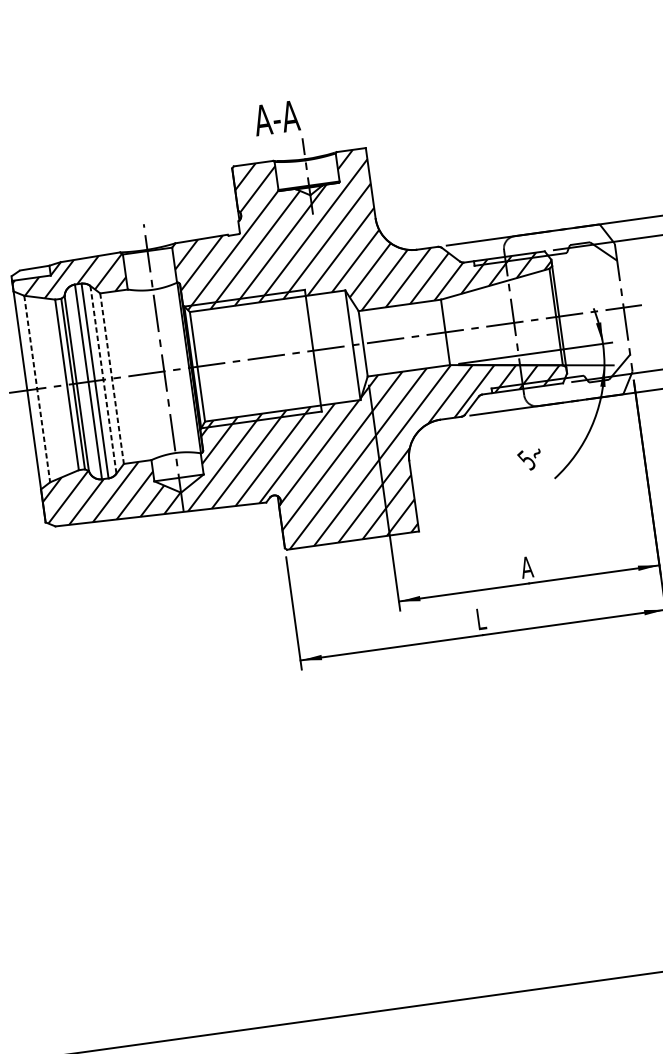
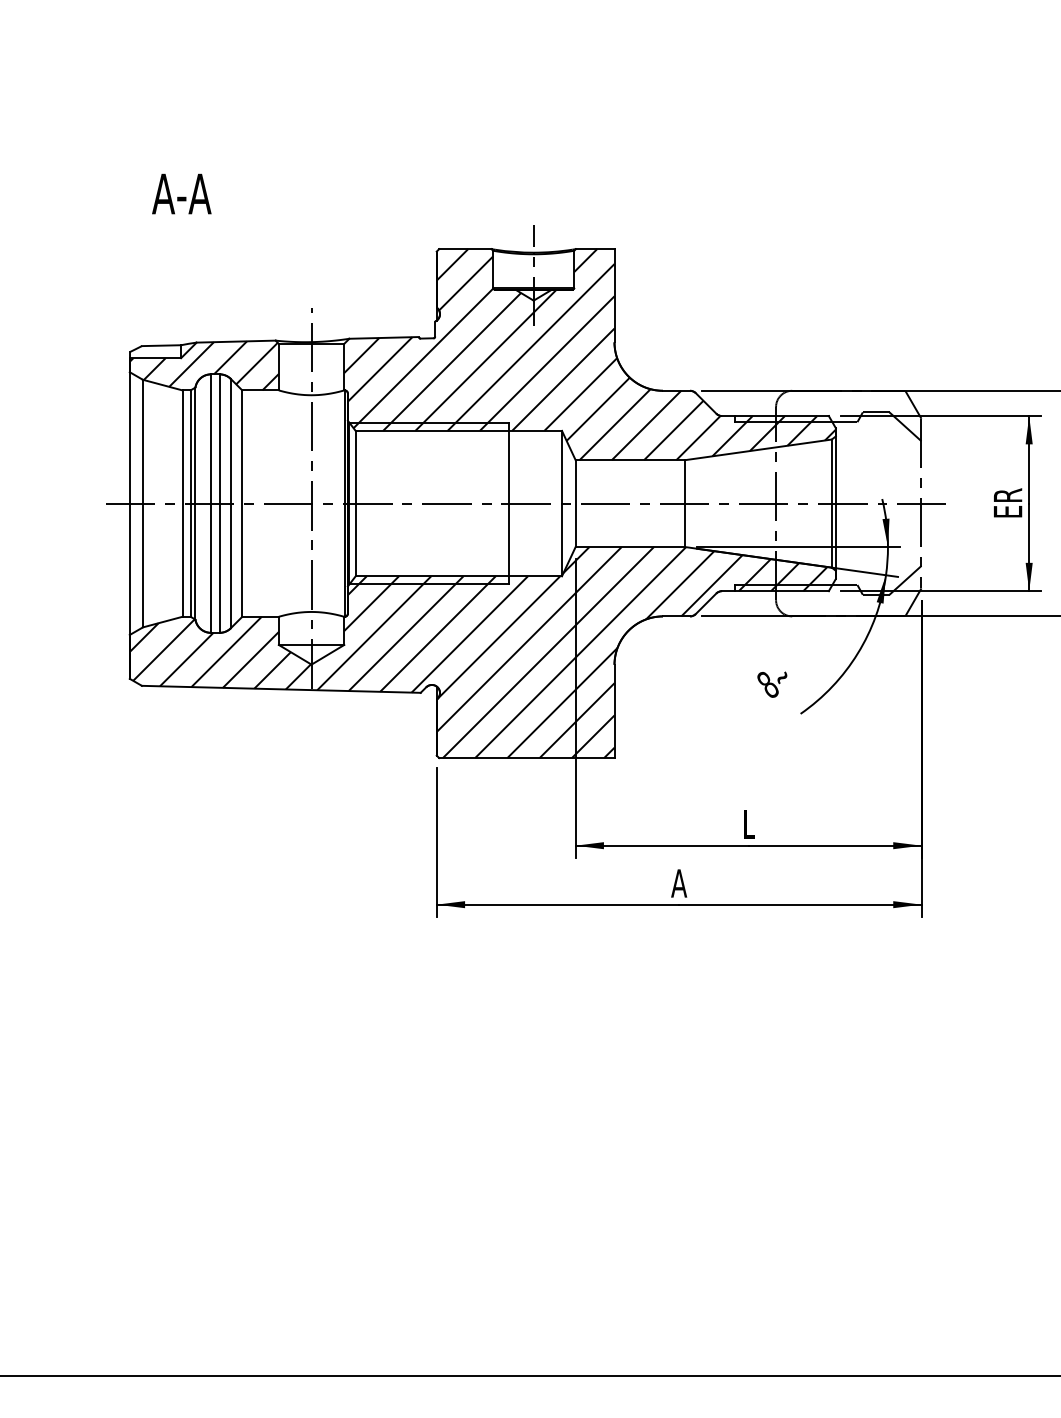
text: (276, 117) -> (181, 193), moved
line: (103, 379) -> (230, 503), dashed -> solid
line: (112, 379) -> (242, 504), dashed -> solid
line: (36, 389) -> (142, 503), dashed -> solid
text: (526, 460) -> (767, 685), 5 -> 8
text: (526, 567) -> (748, 824), A -> L
text: (481, 619) -> (679, 883), L -> A

